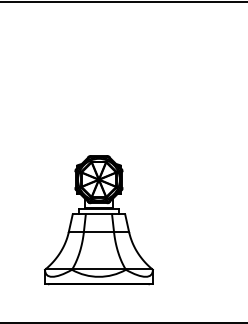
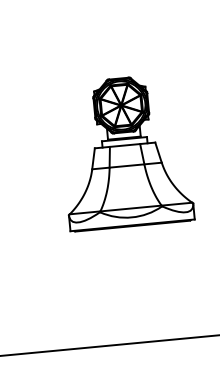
part: (98, 220) -> (125, 152), moved

